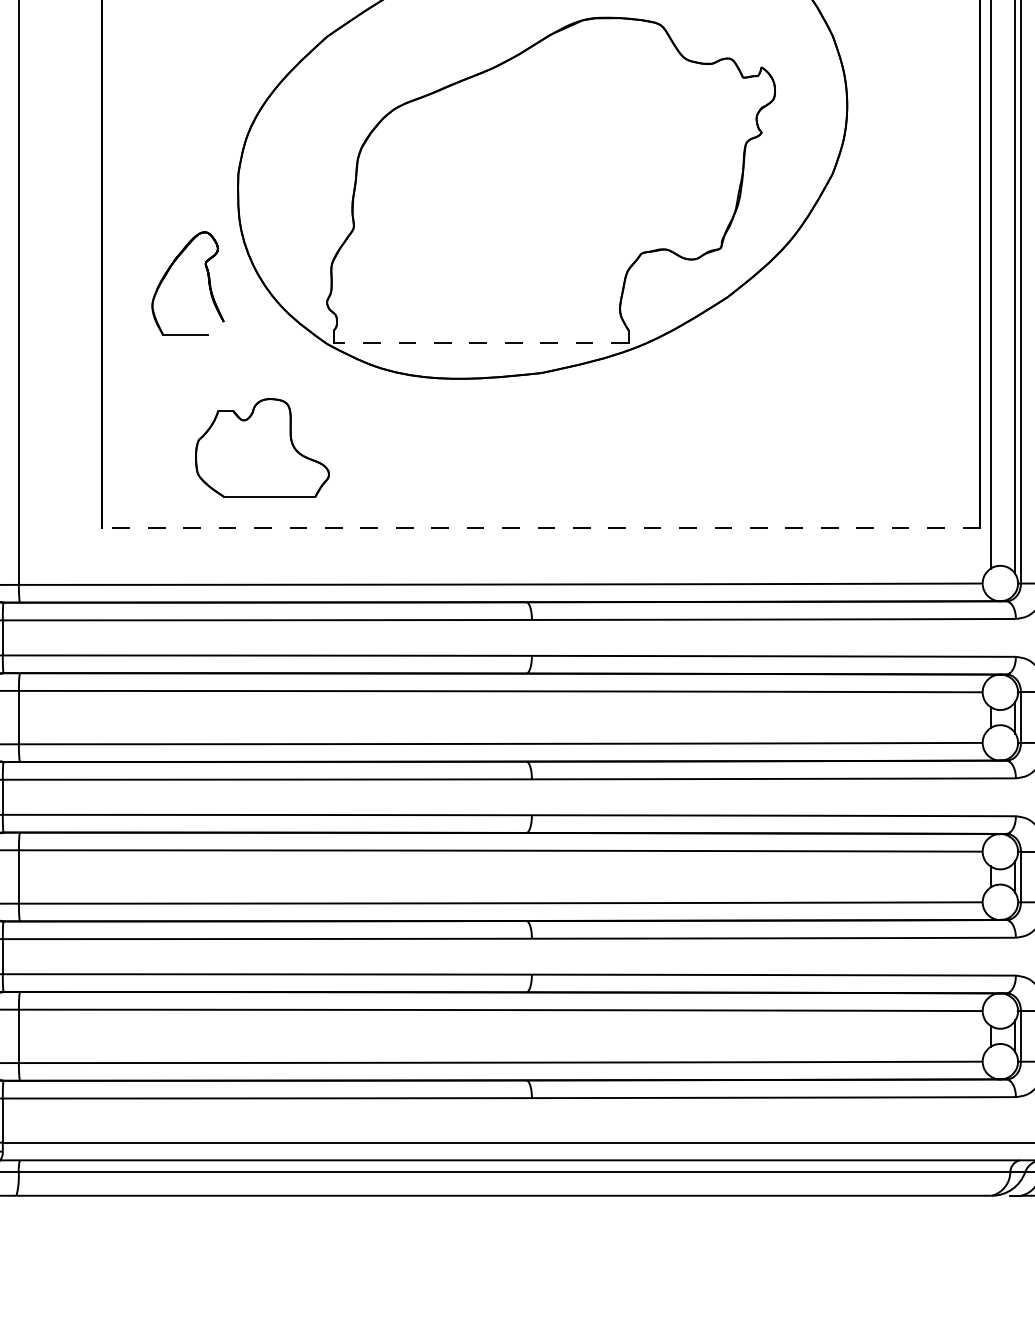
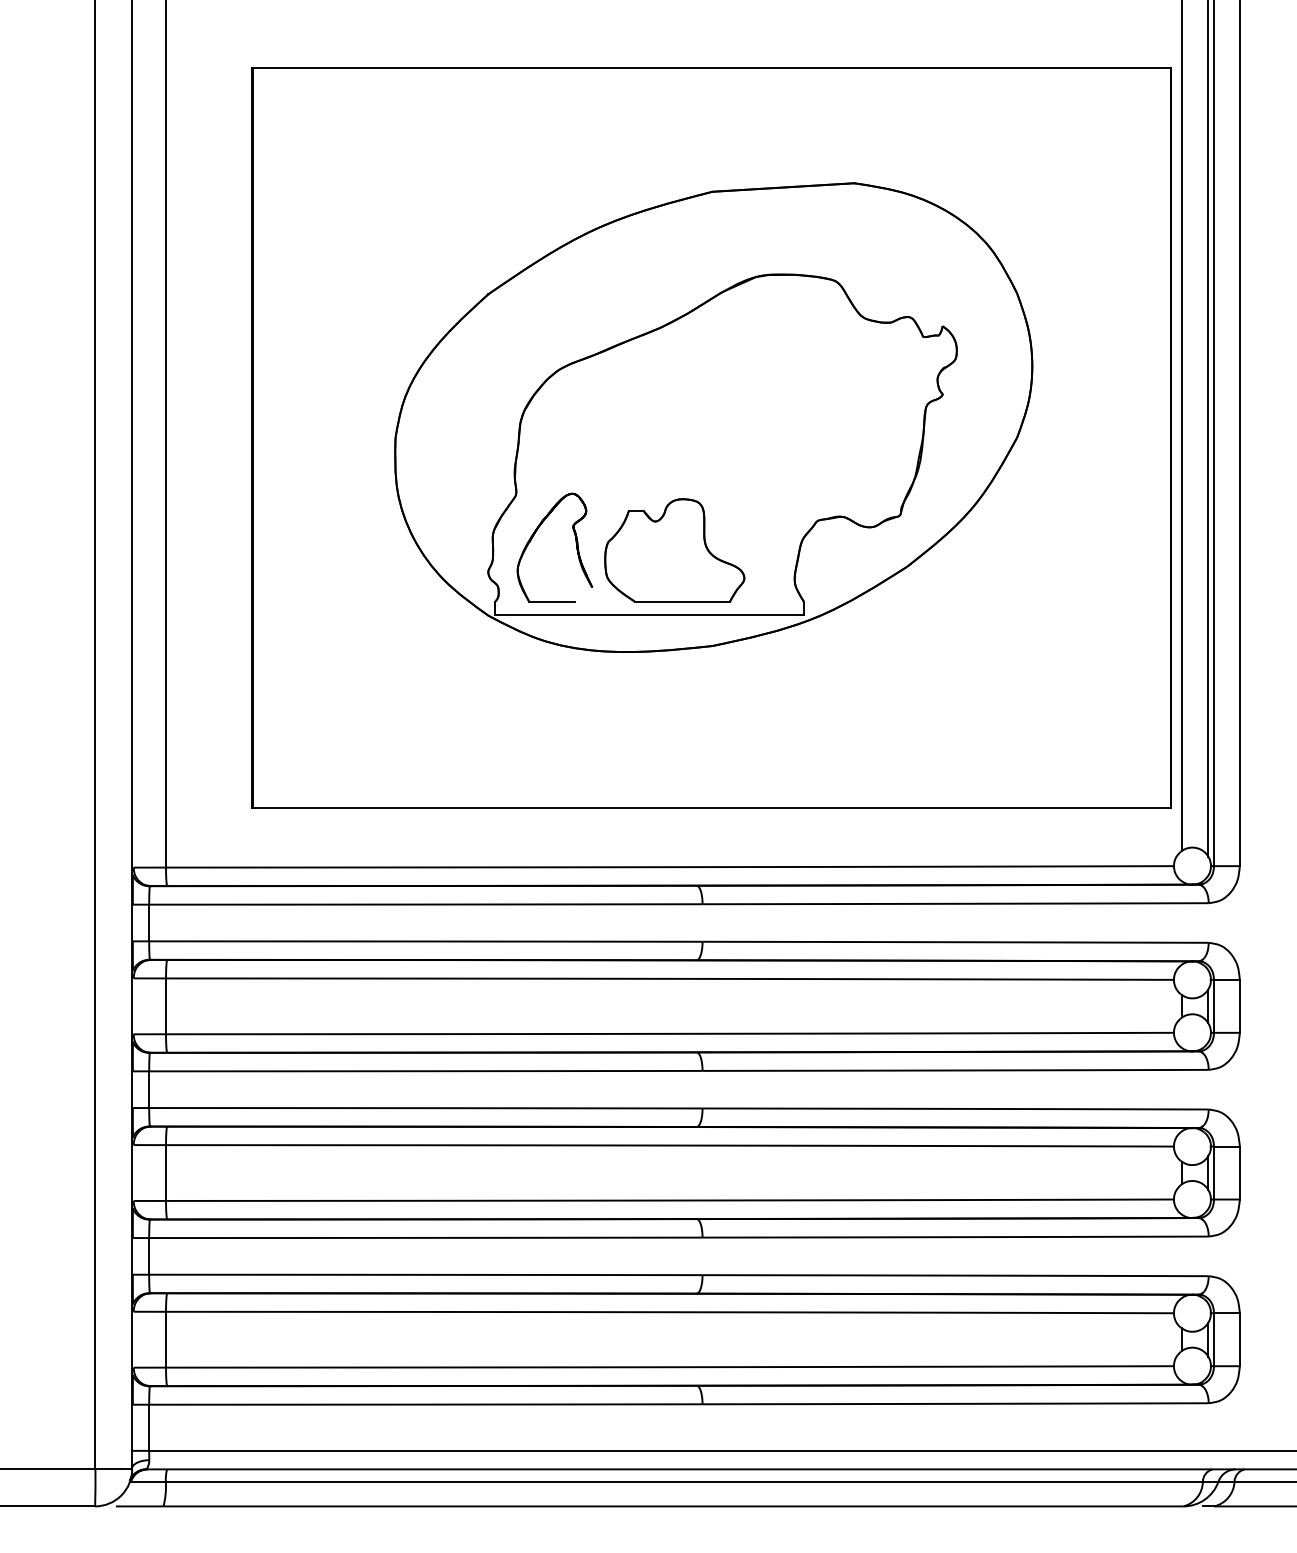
part: (207, 278) -> (575, 542), moved
line: (481, 342) -> (649, 614), dashed -> solid
part: (262, 448) -> (674, 550), moved
line: (540, 527) -> (711, 807), dashed -> solid

